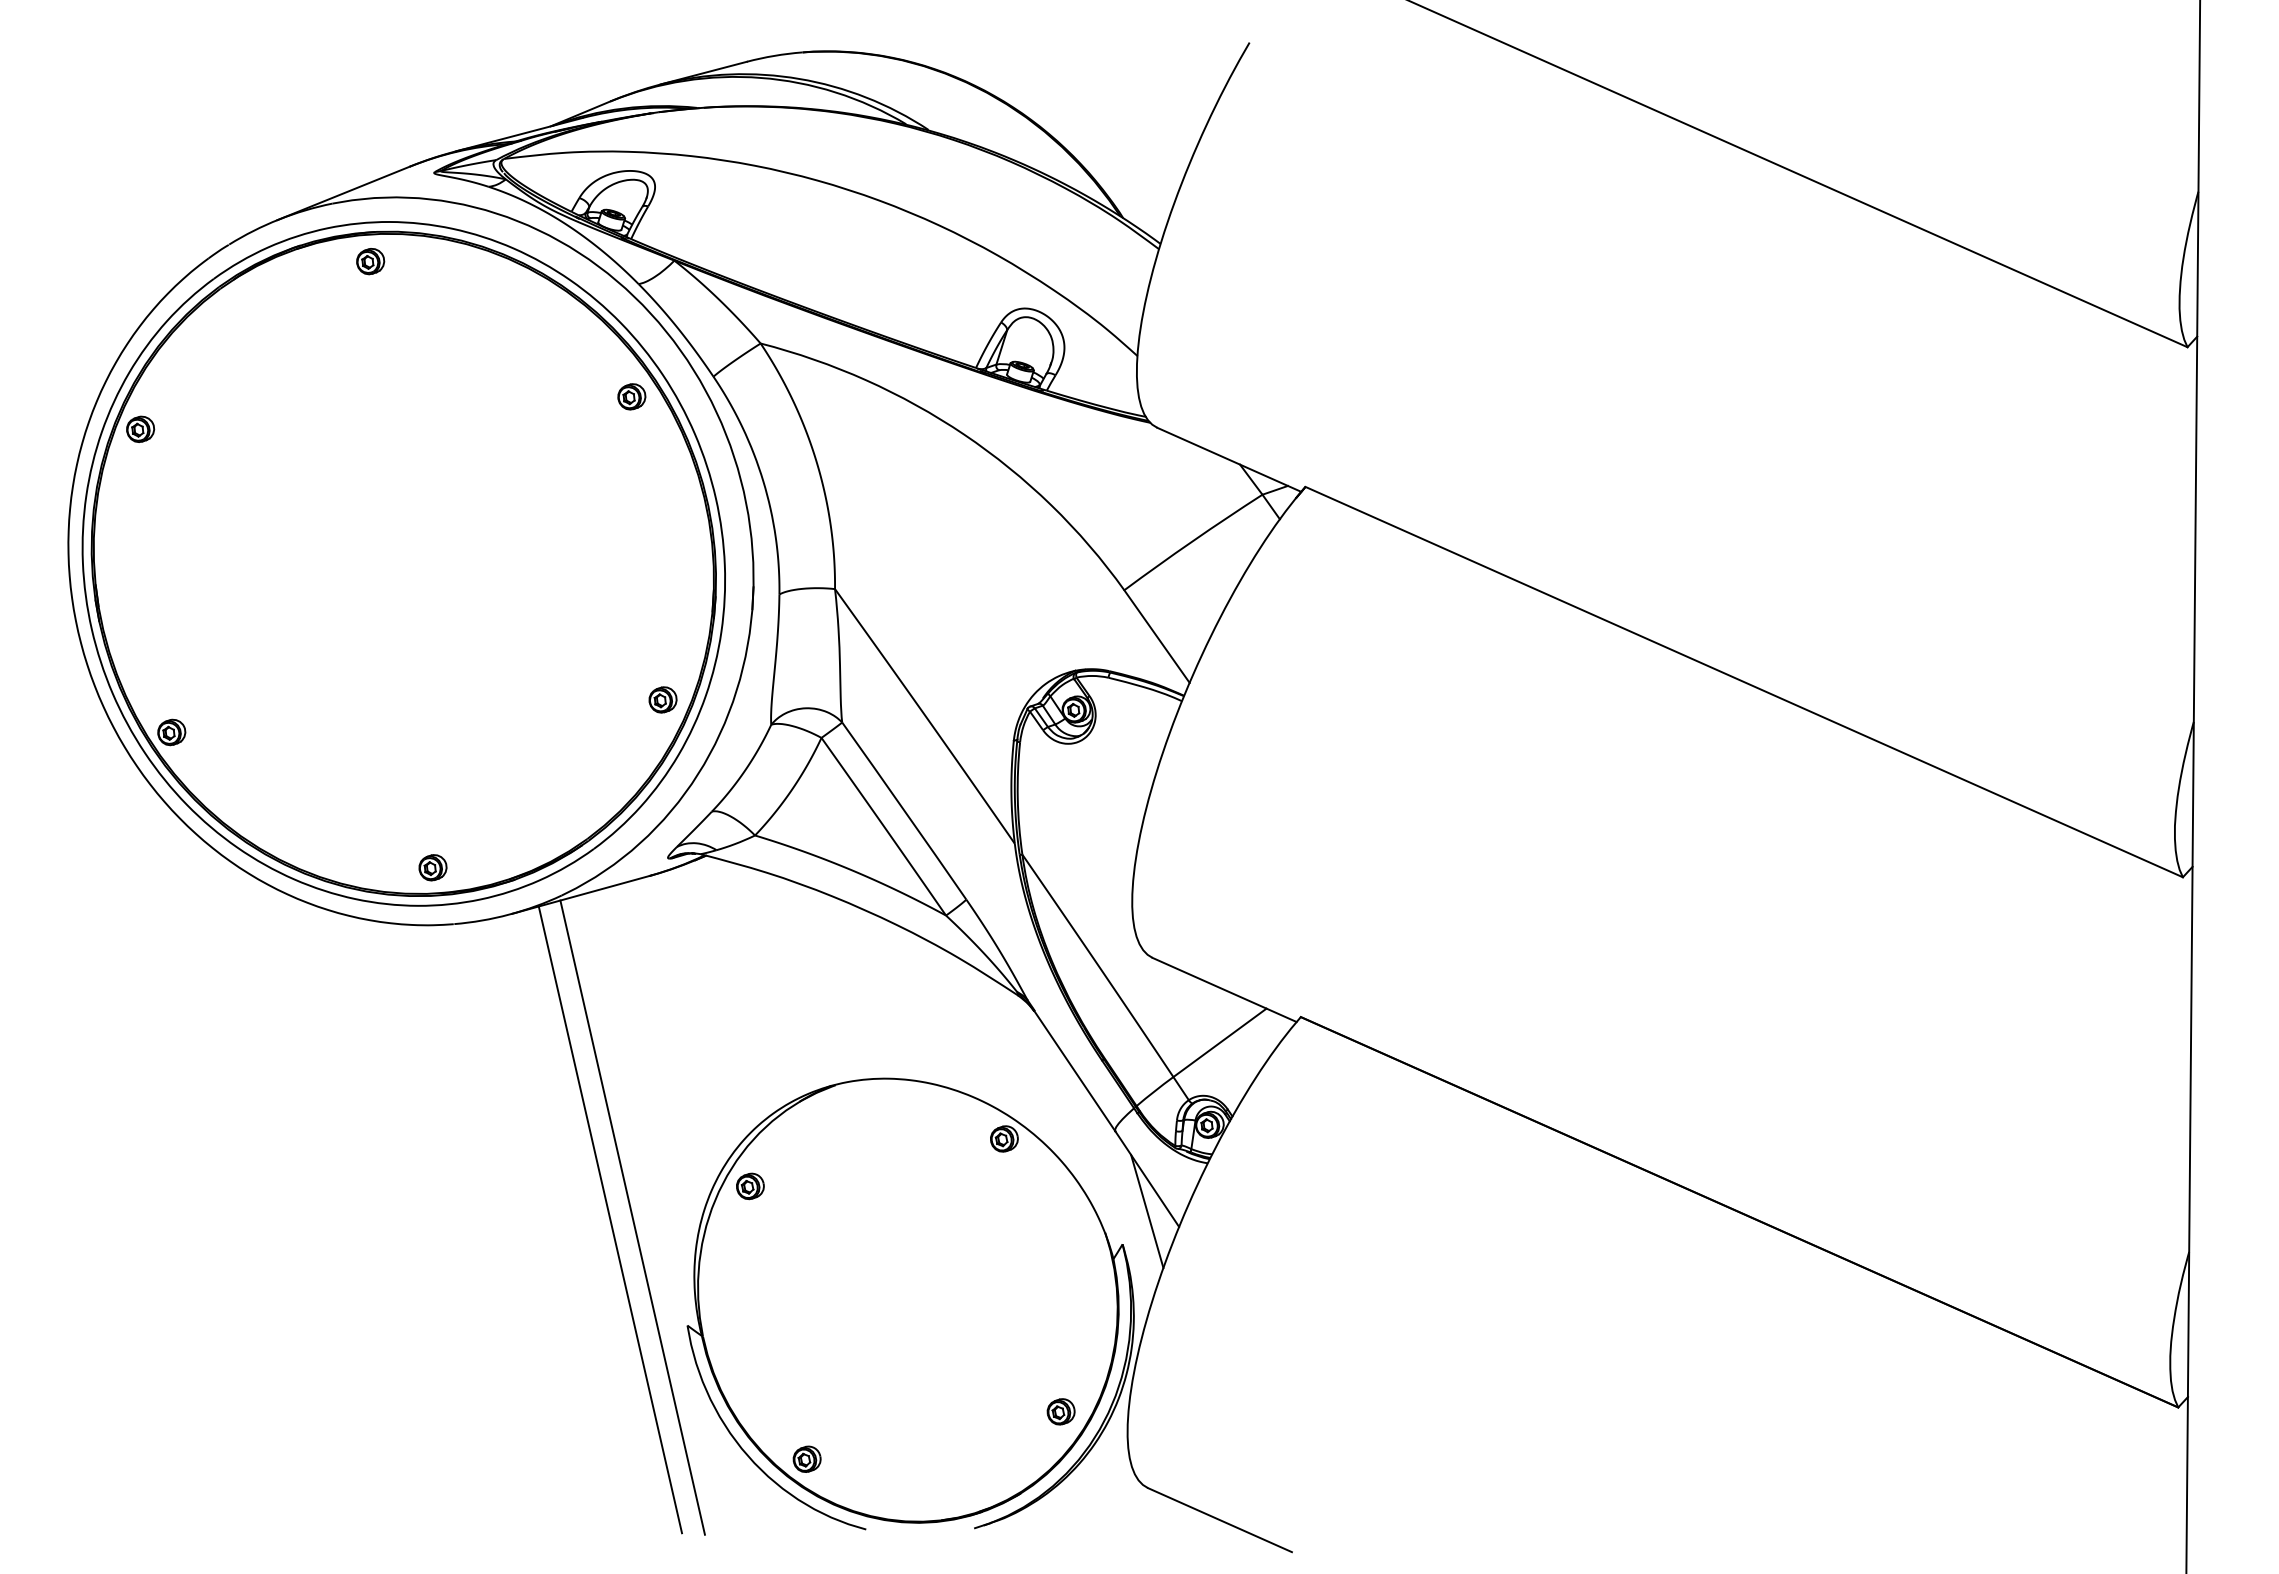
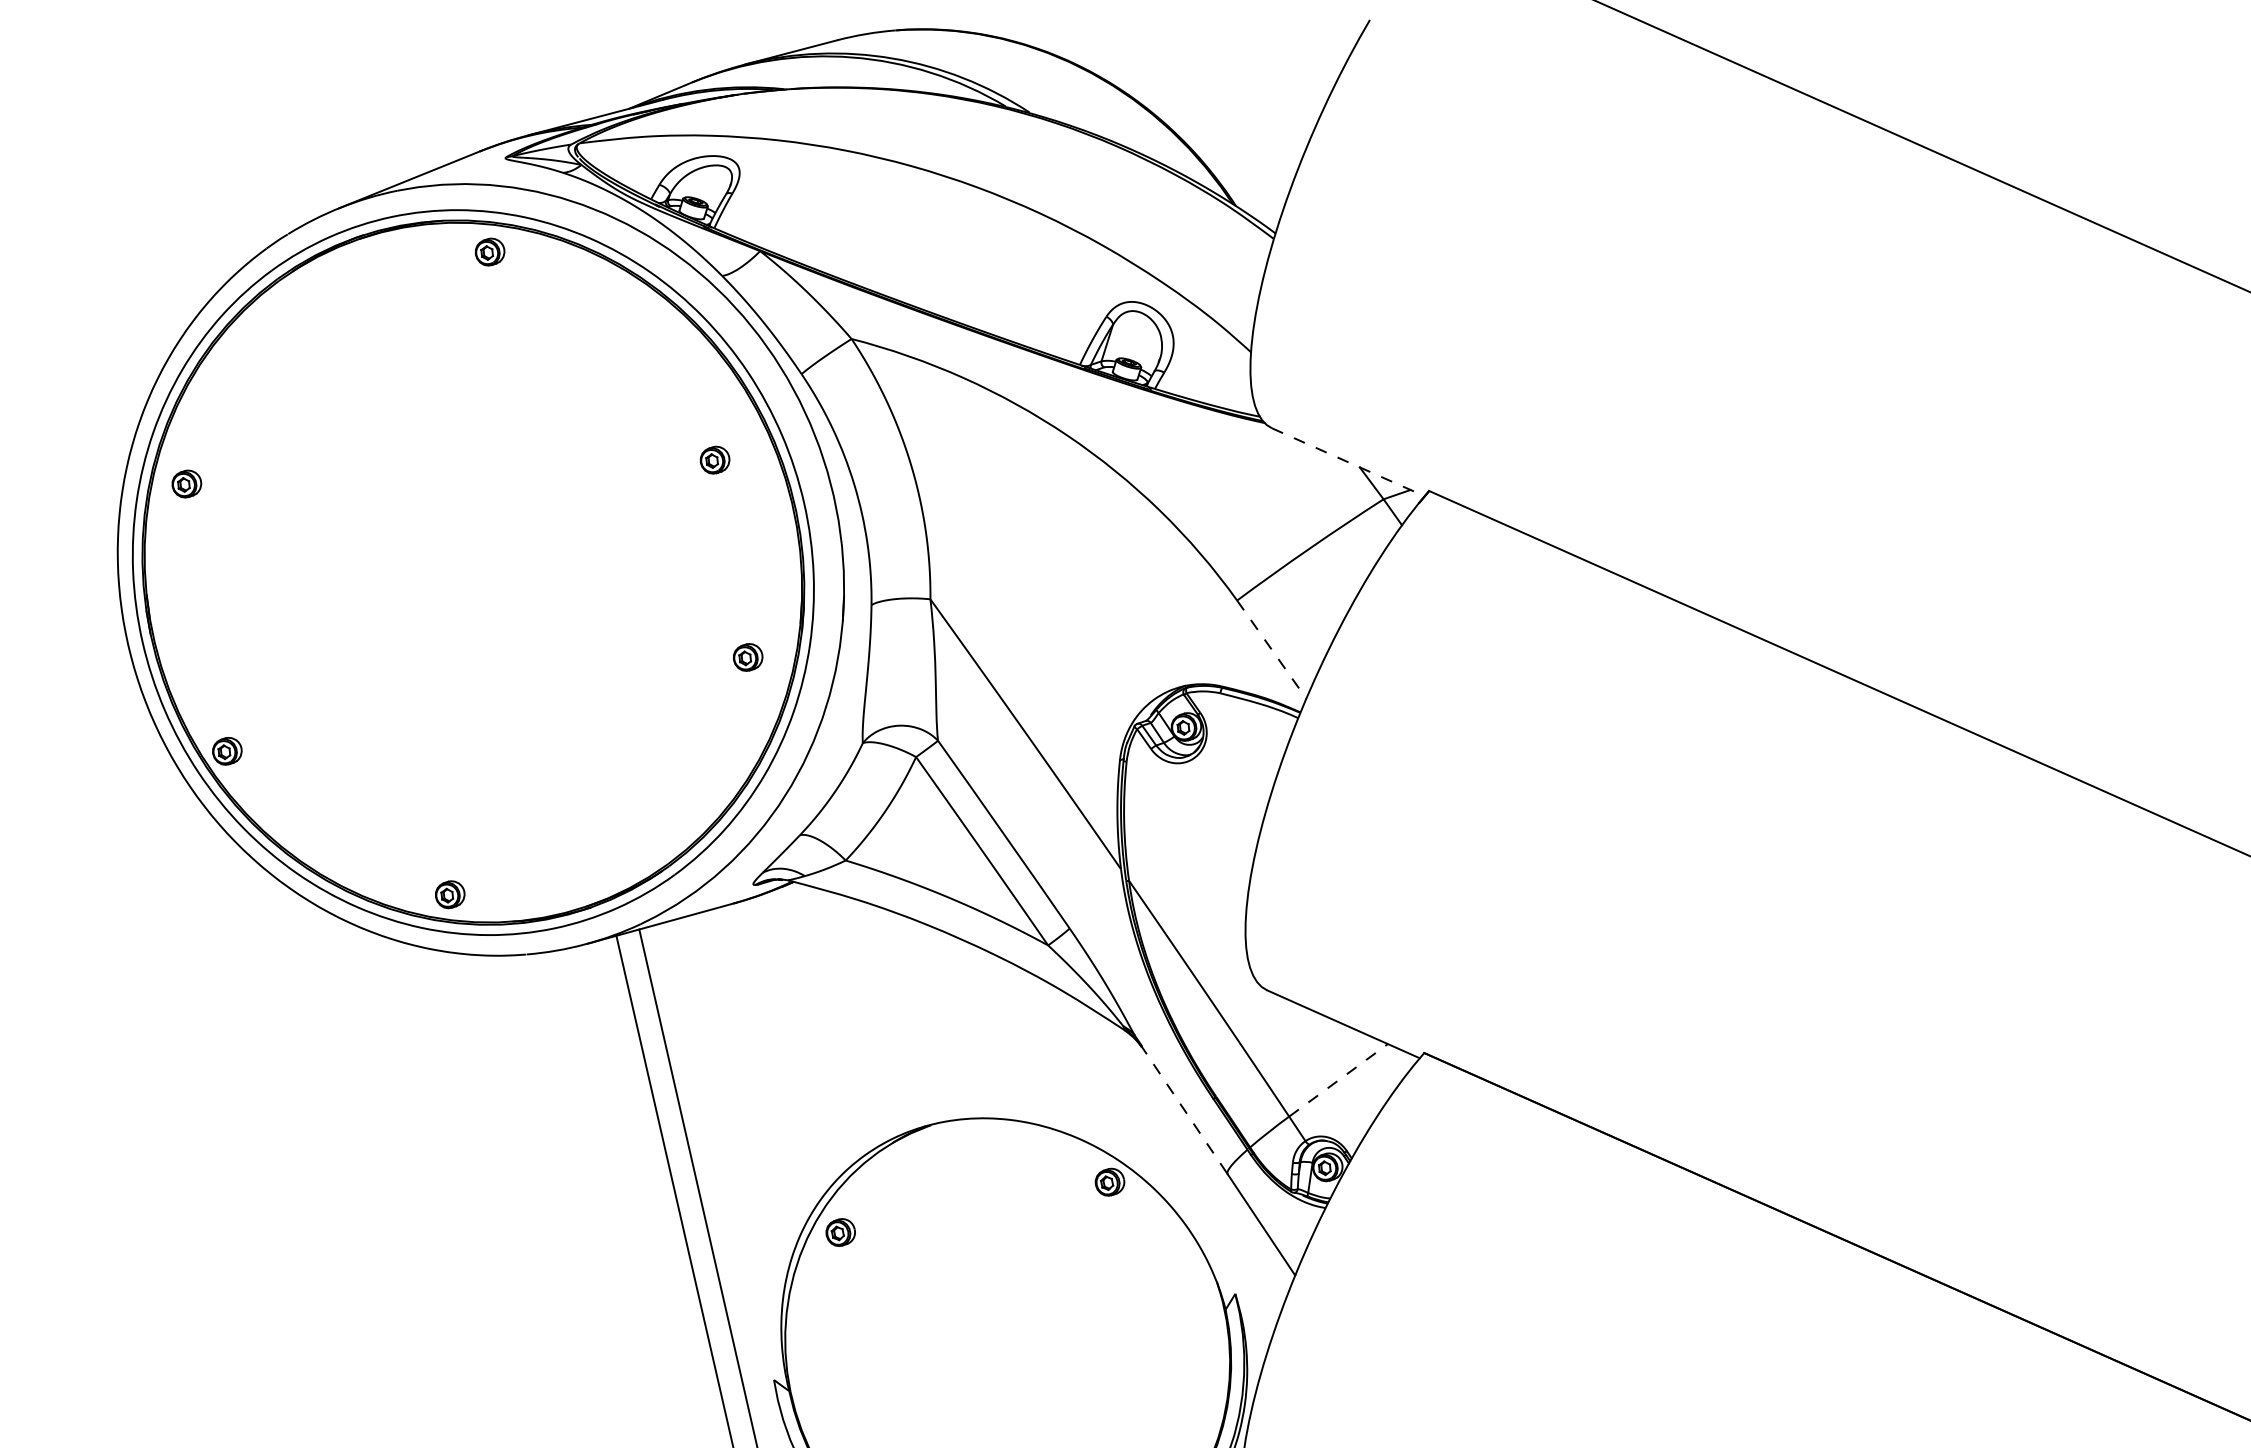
part: (370, 261) -> (489, 252), moved
part: (631, 396) -> (714, 459), moved
part: (140, 428) -> (186, 483), moved
line: (1229, 459) -> (1348, 461), solid -> dashed
line: (1157, 636) -> (1272, 649), solid -> dashed
part: (662, 699) -> (747, 657), moved
part: (432, 867) -> (449, 894), moved
line: (1220, 1042) -> (1339, 1079), solid -> dashed
line: (1074, 1070) -> (1184, 1109), solid -> dashed
line: (1147, 1210) -> (1261, 1258), removed

